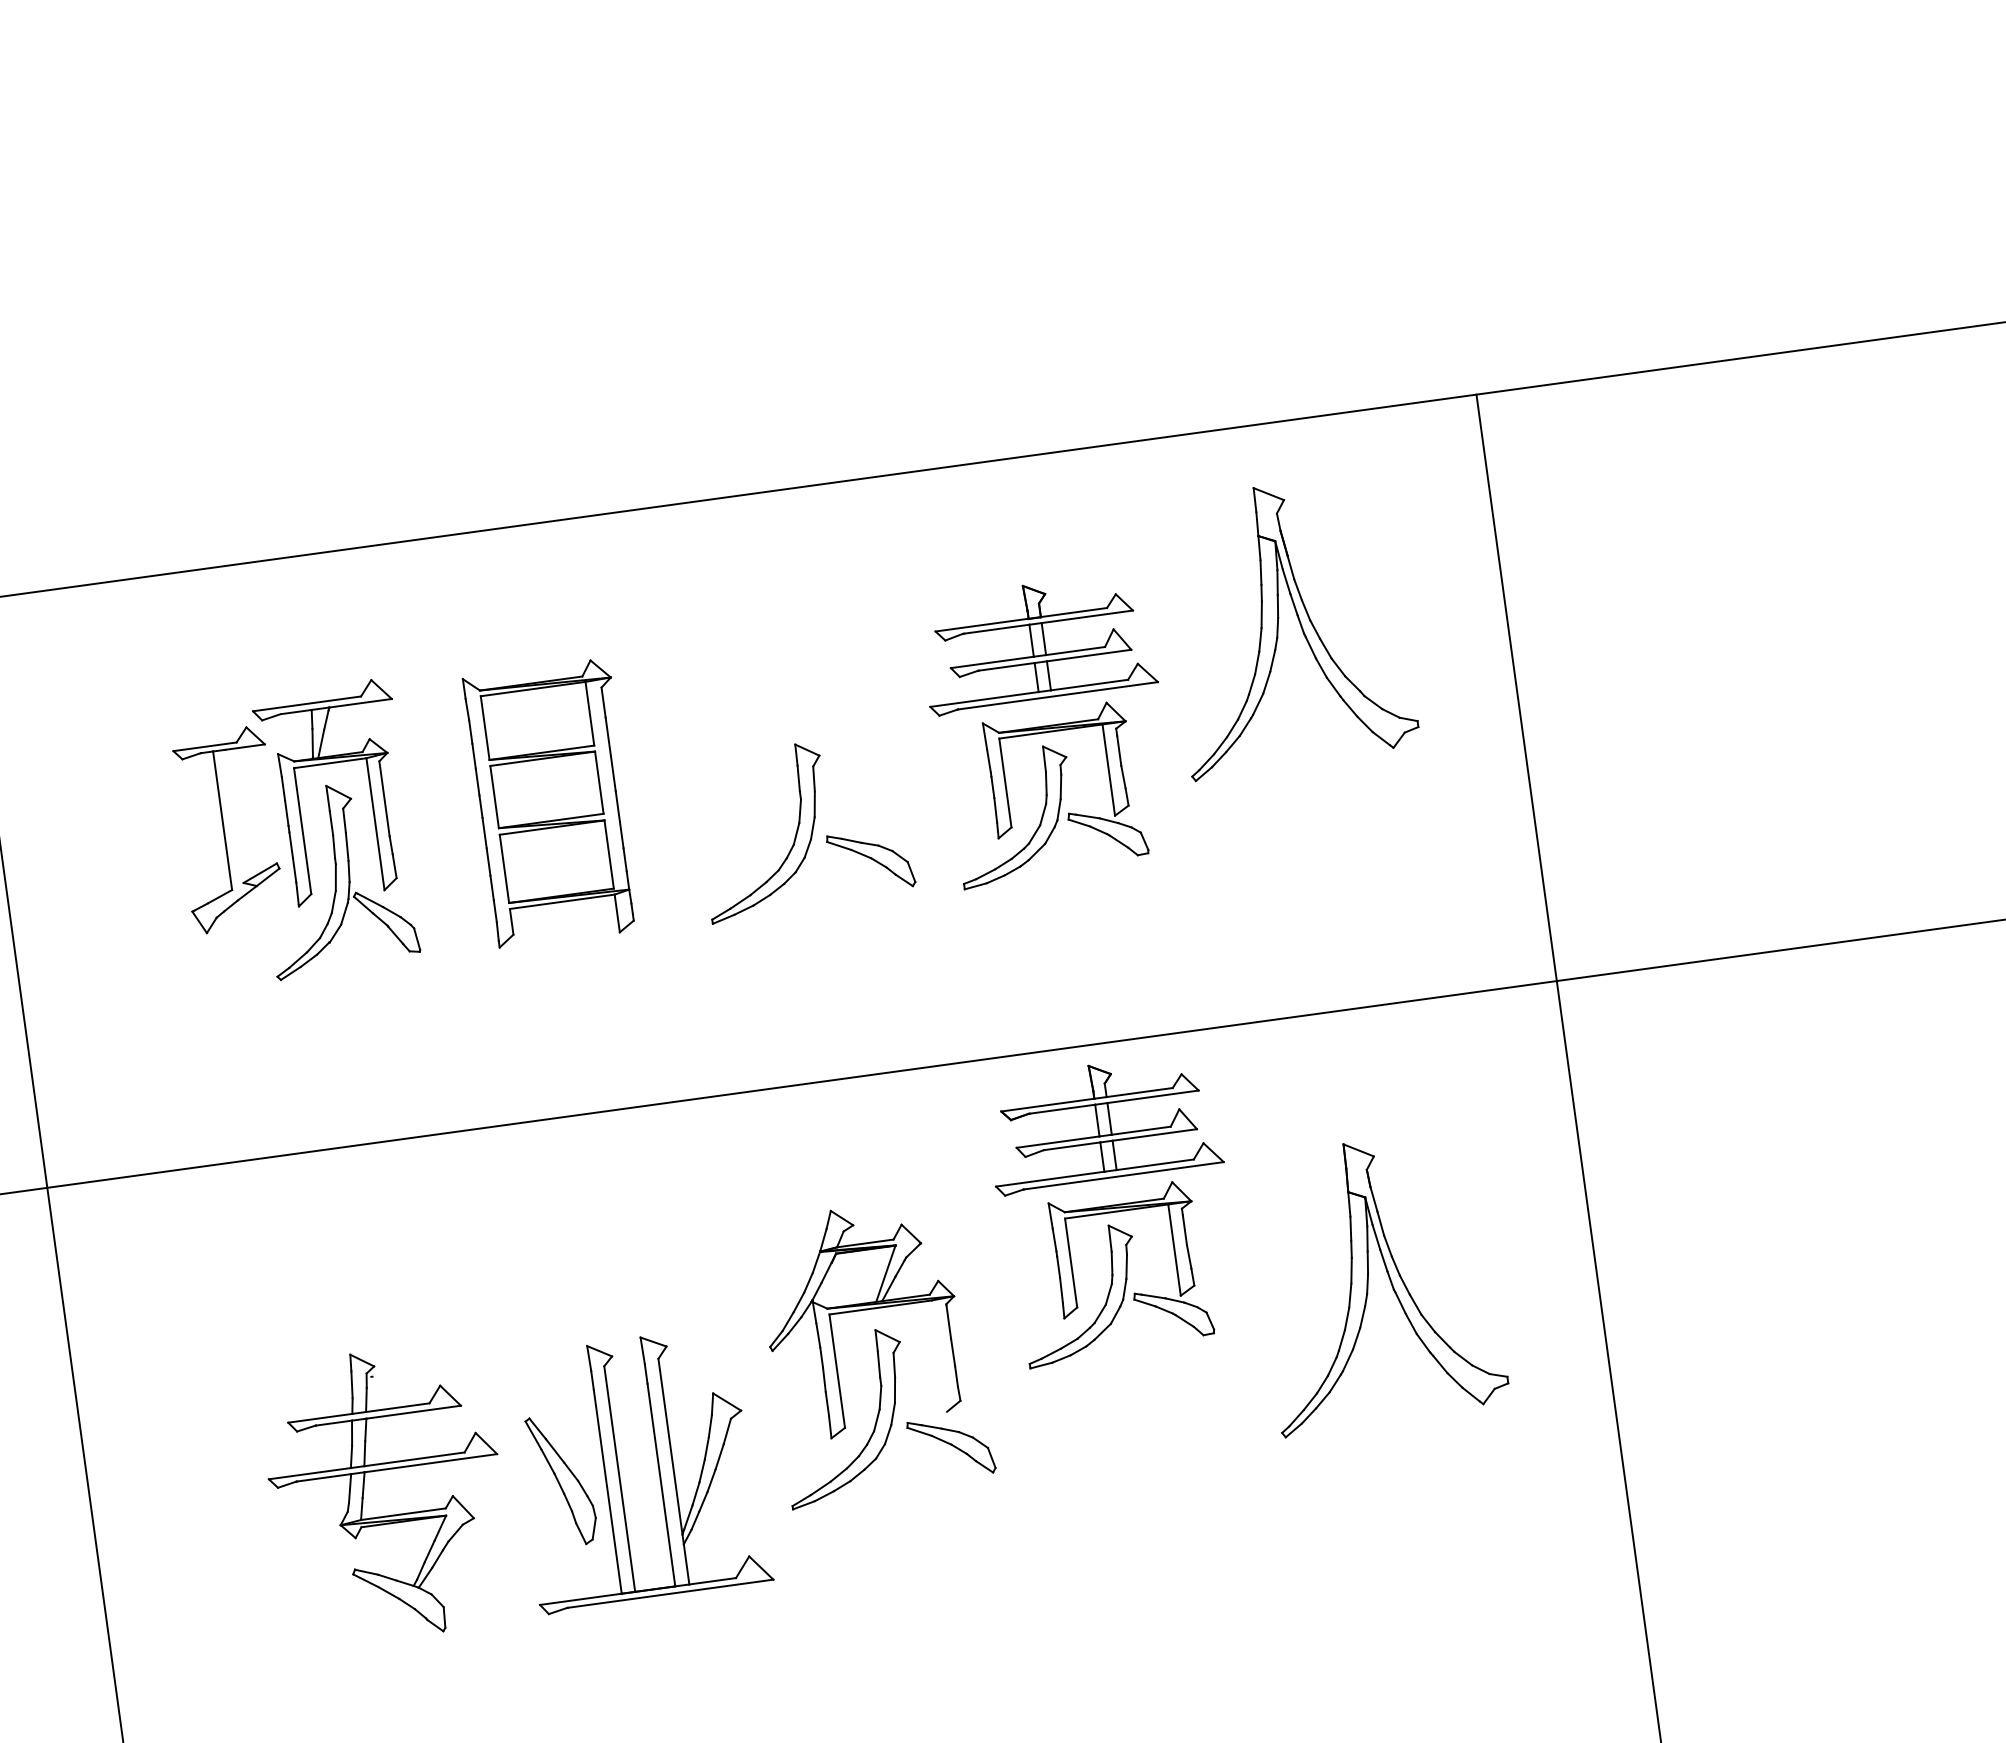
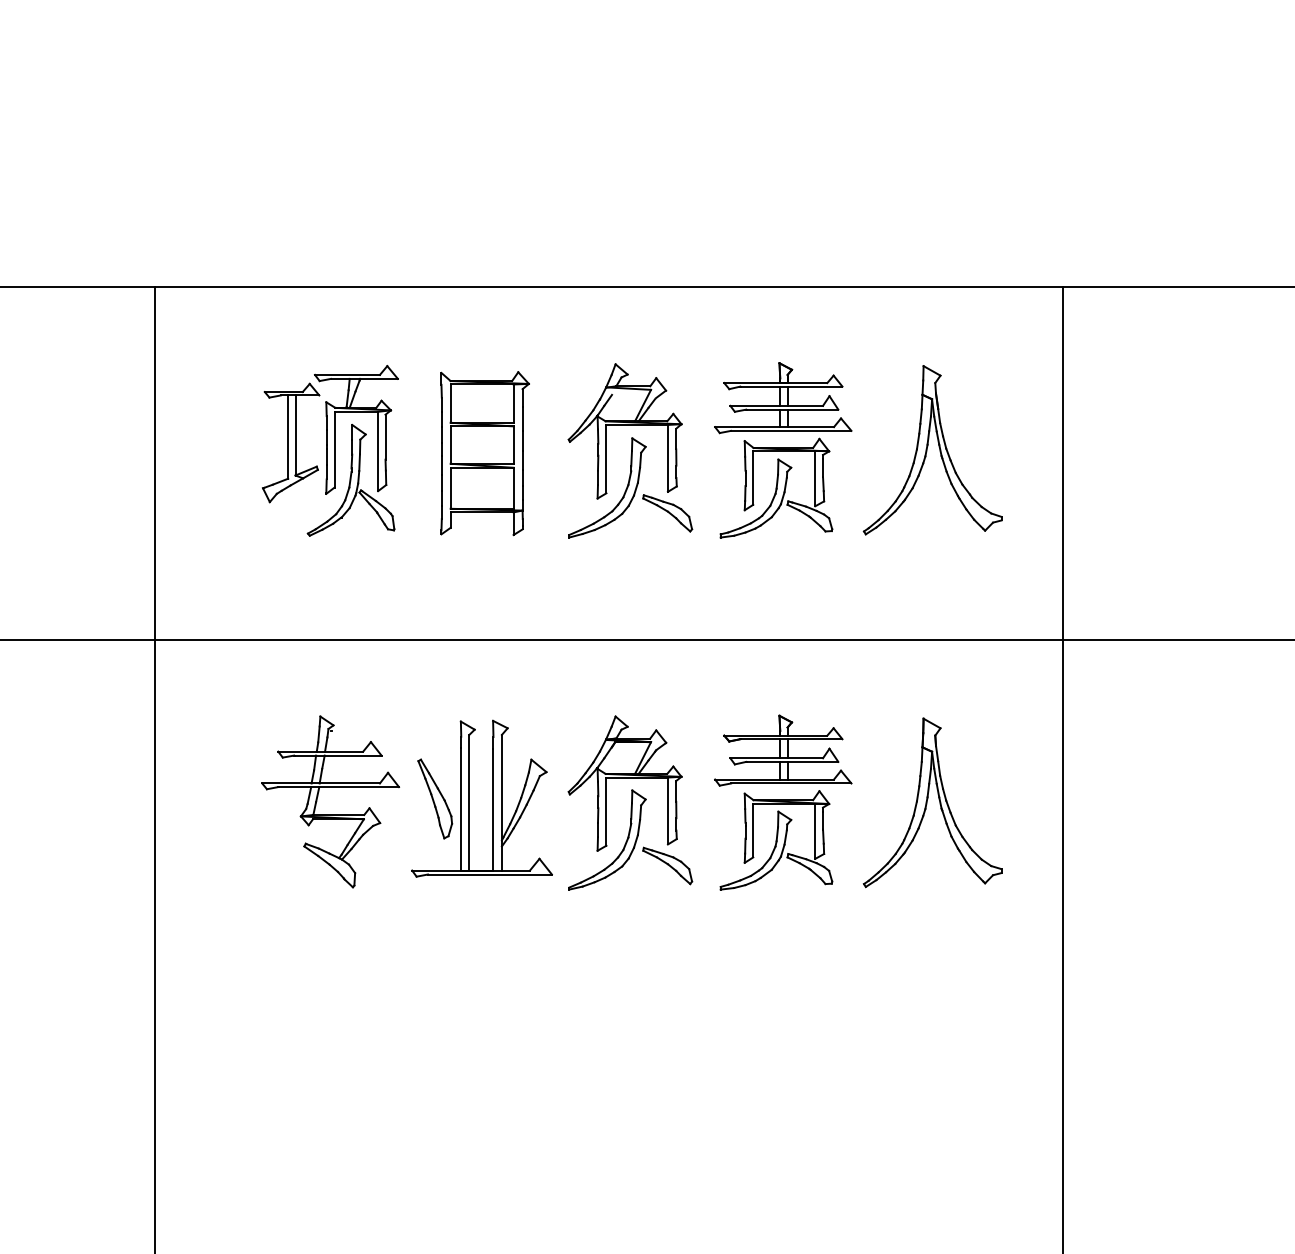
part: (1287, 626) -> (932, 450), moved
part: (780, 734) -> (624, 431), added
line: (234, 816) -> (295, 435), added
part: (1115, 1209) -> (783, 802), moved
line: (938, 1355) -> (667, 810), added
part: (657, 1466) -> (492, 798), moved
part: (365, 1488) -> (318, 796), moved

